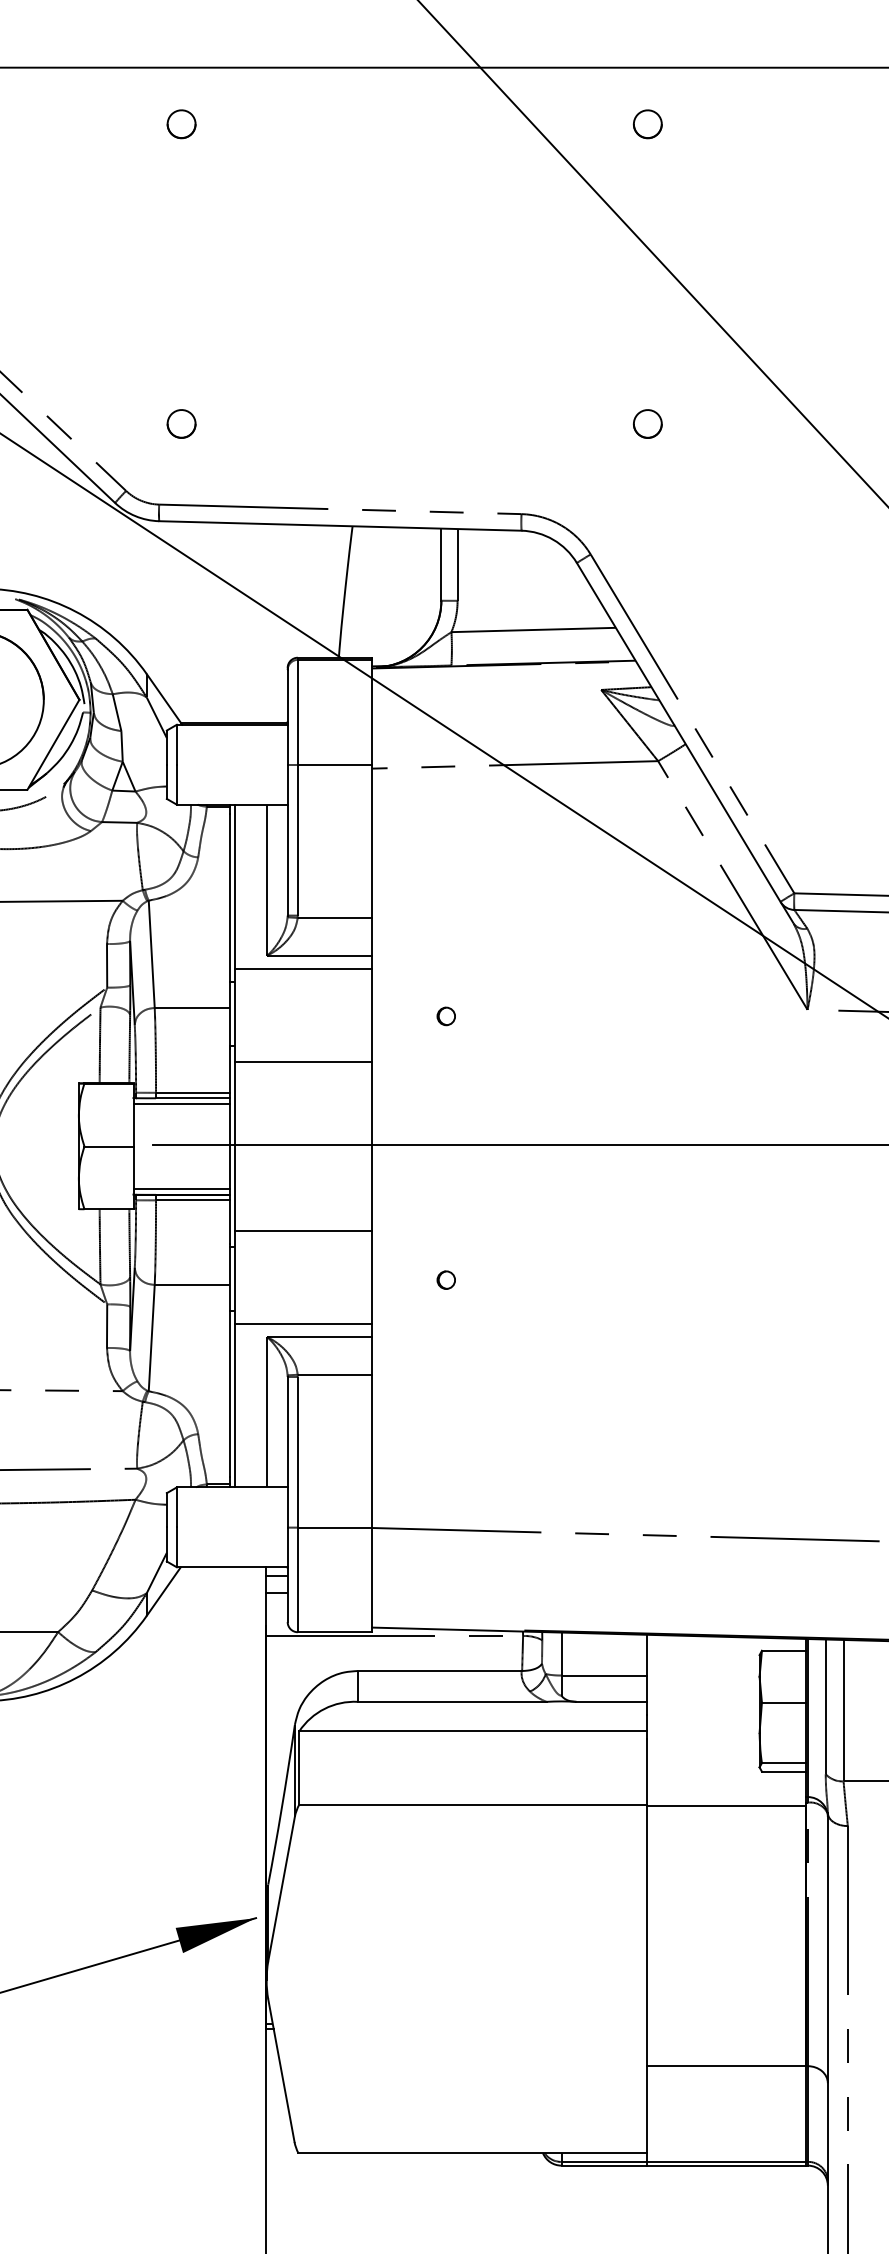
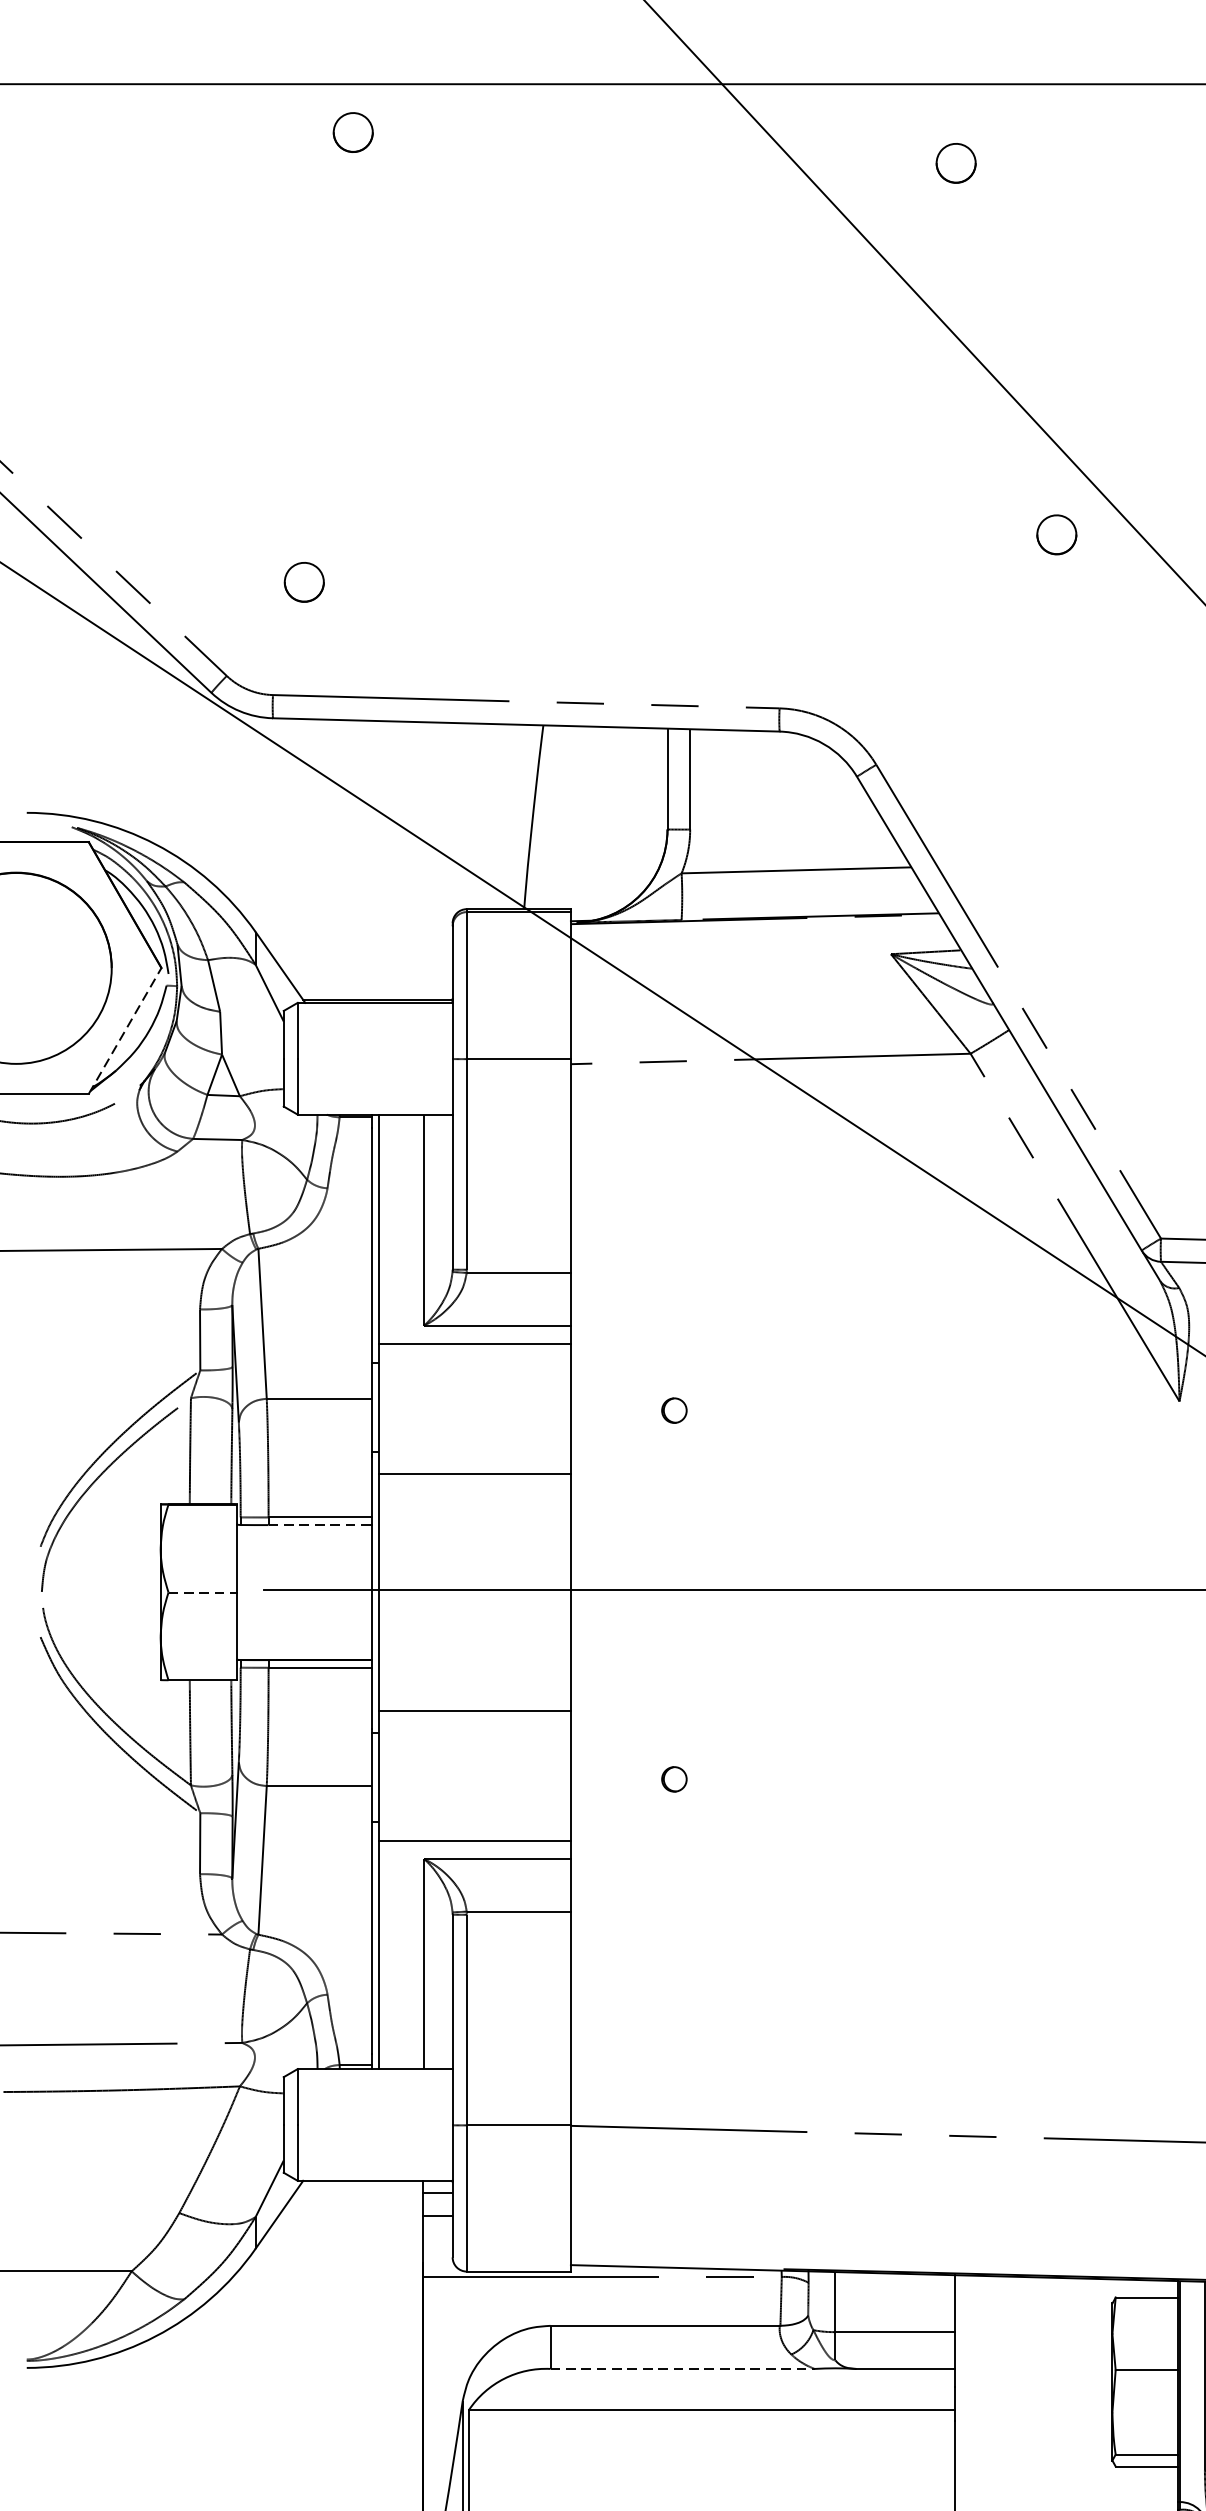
part: (181, 124) -> (353, 132), moved
part: (647, 423) -> (1056, 534), moved
line: (53, 744) -> (125, 1030), solid -> dashed
line: (193, 1098) -> (320, 1525), solid -> dashed
line: (181, 1104) -> (304, 1533), removed
line: (108, 1146) -> (202, 1592), solid -> dashed
line: (181, 1188) -> (304, 1651), removed
line: (452, 1701) -> (683, 2368), solid -> dashed

